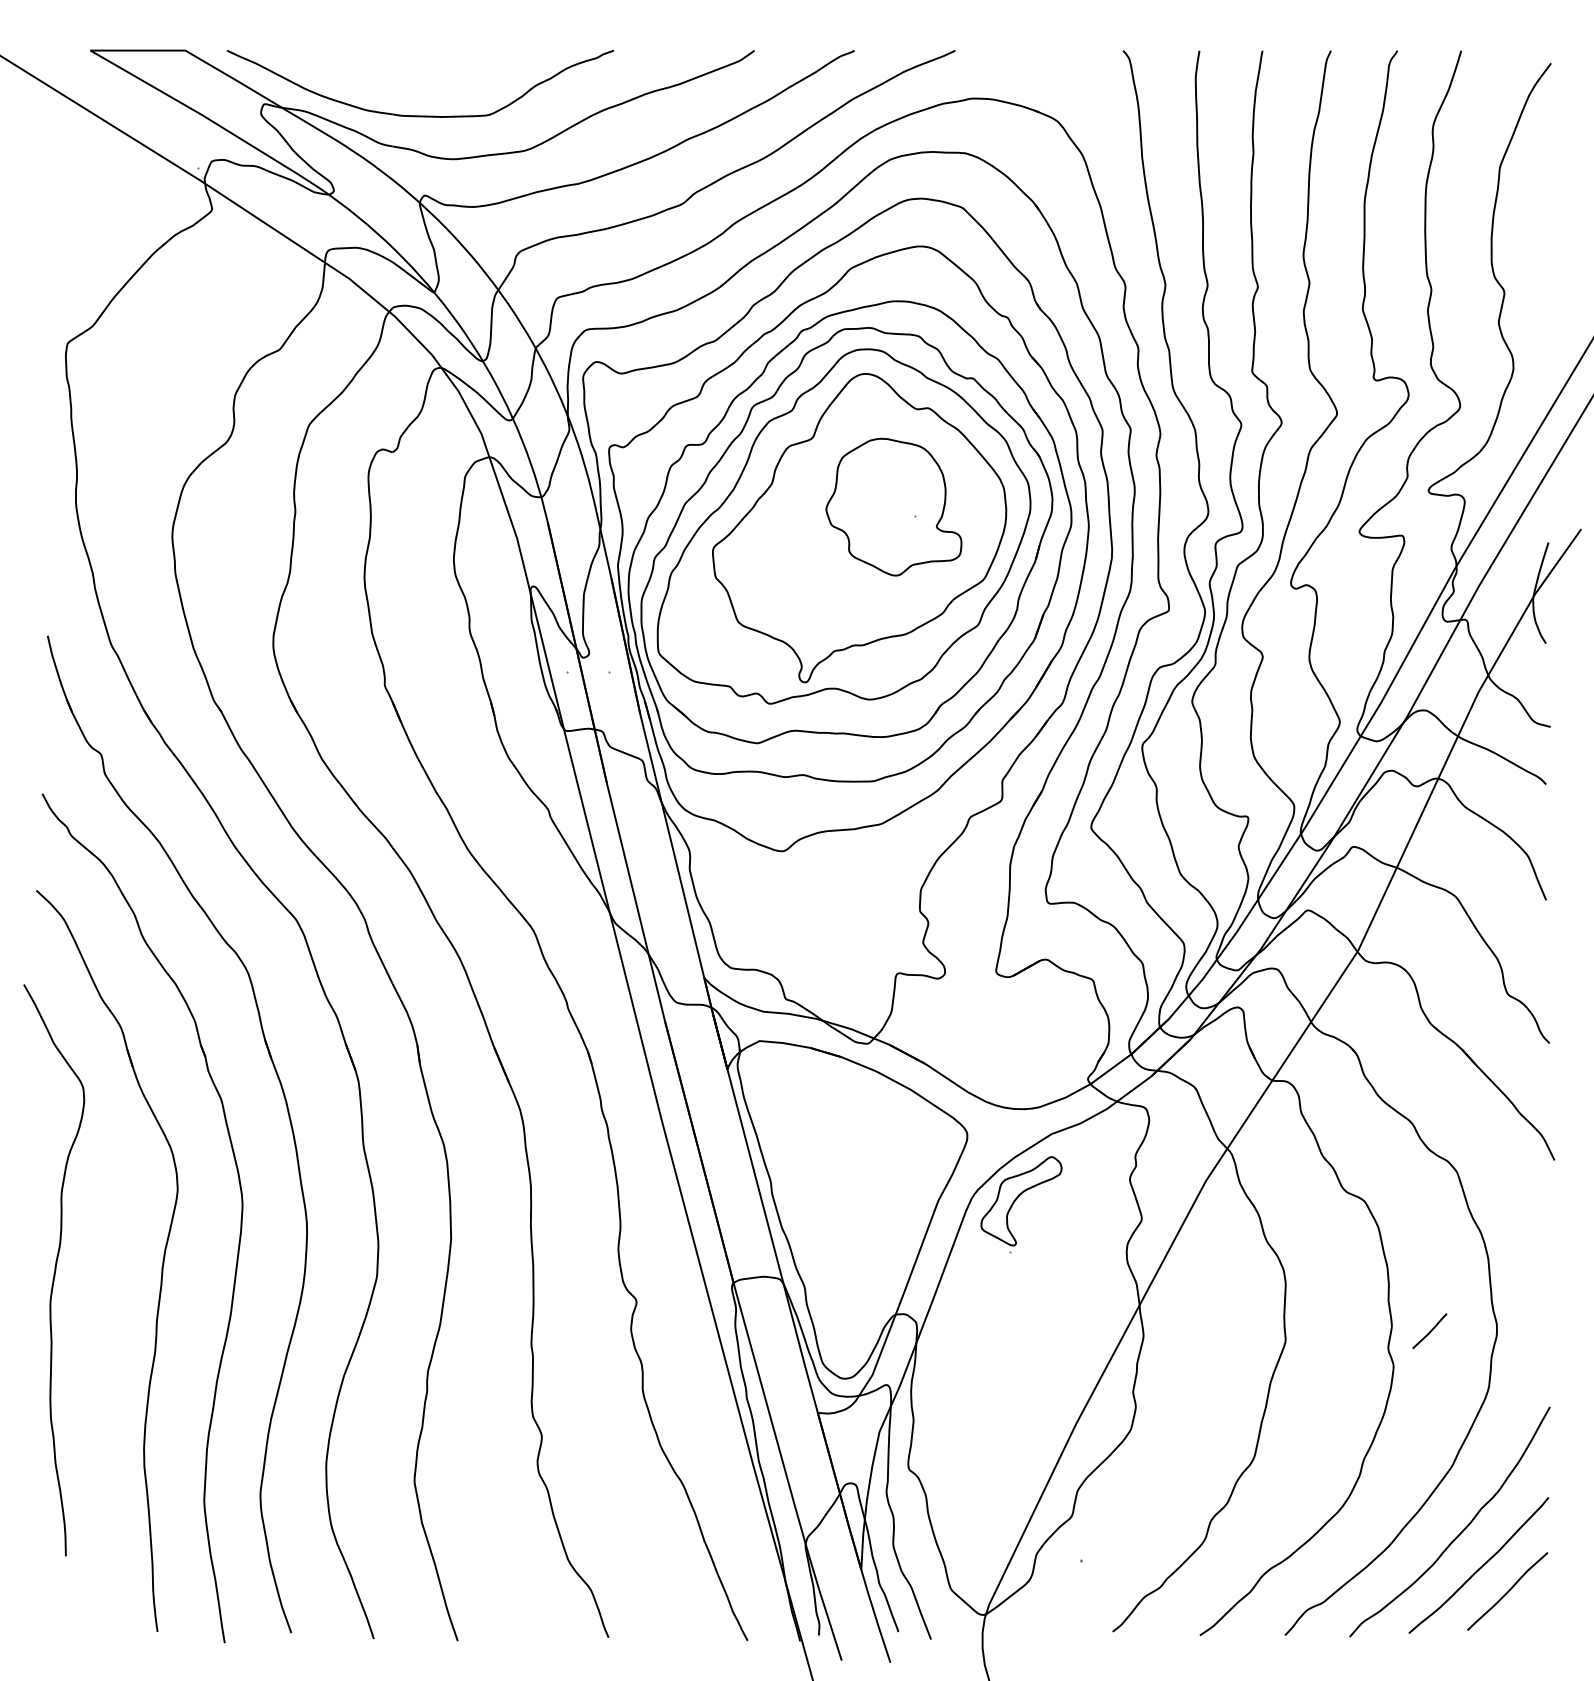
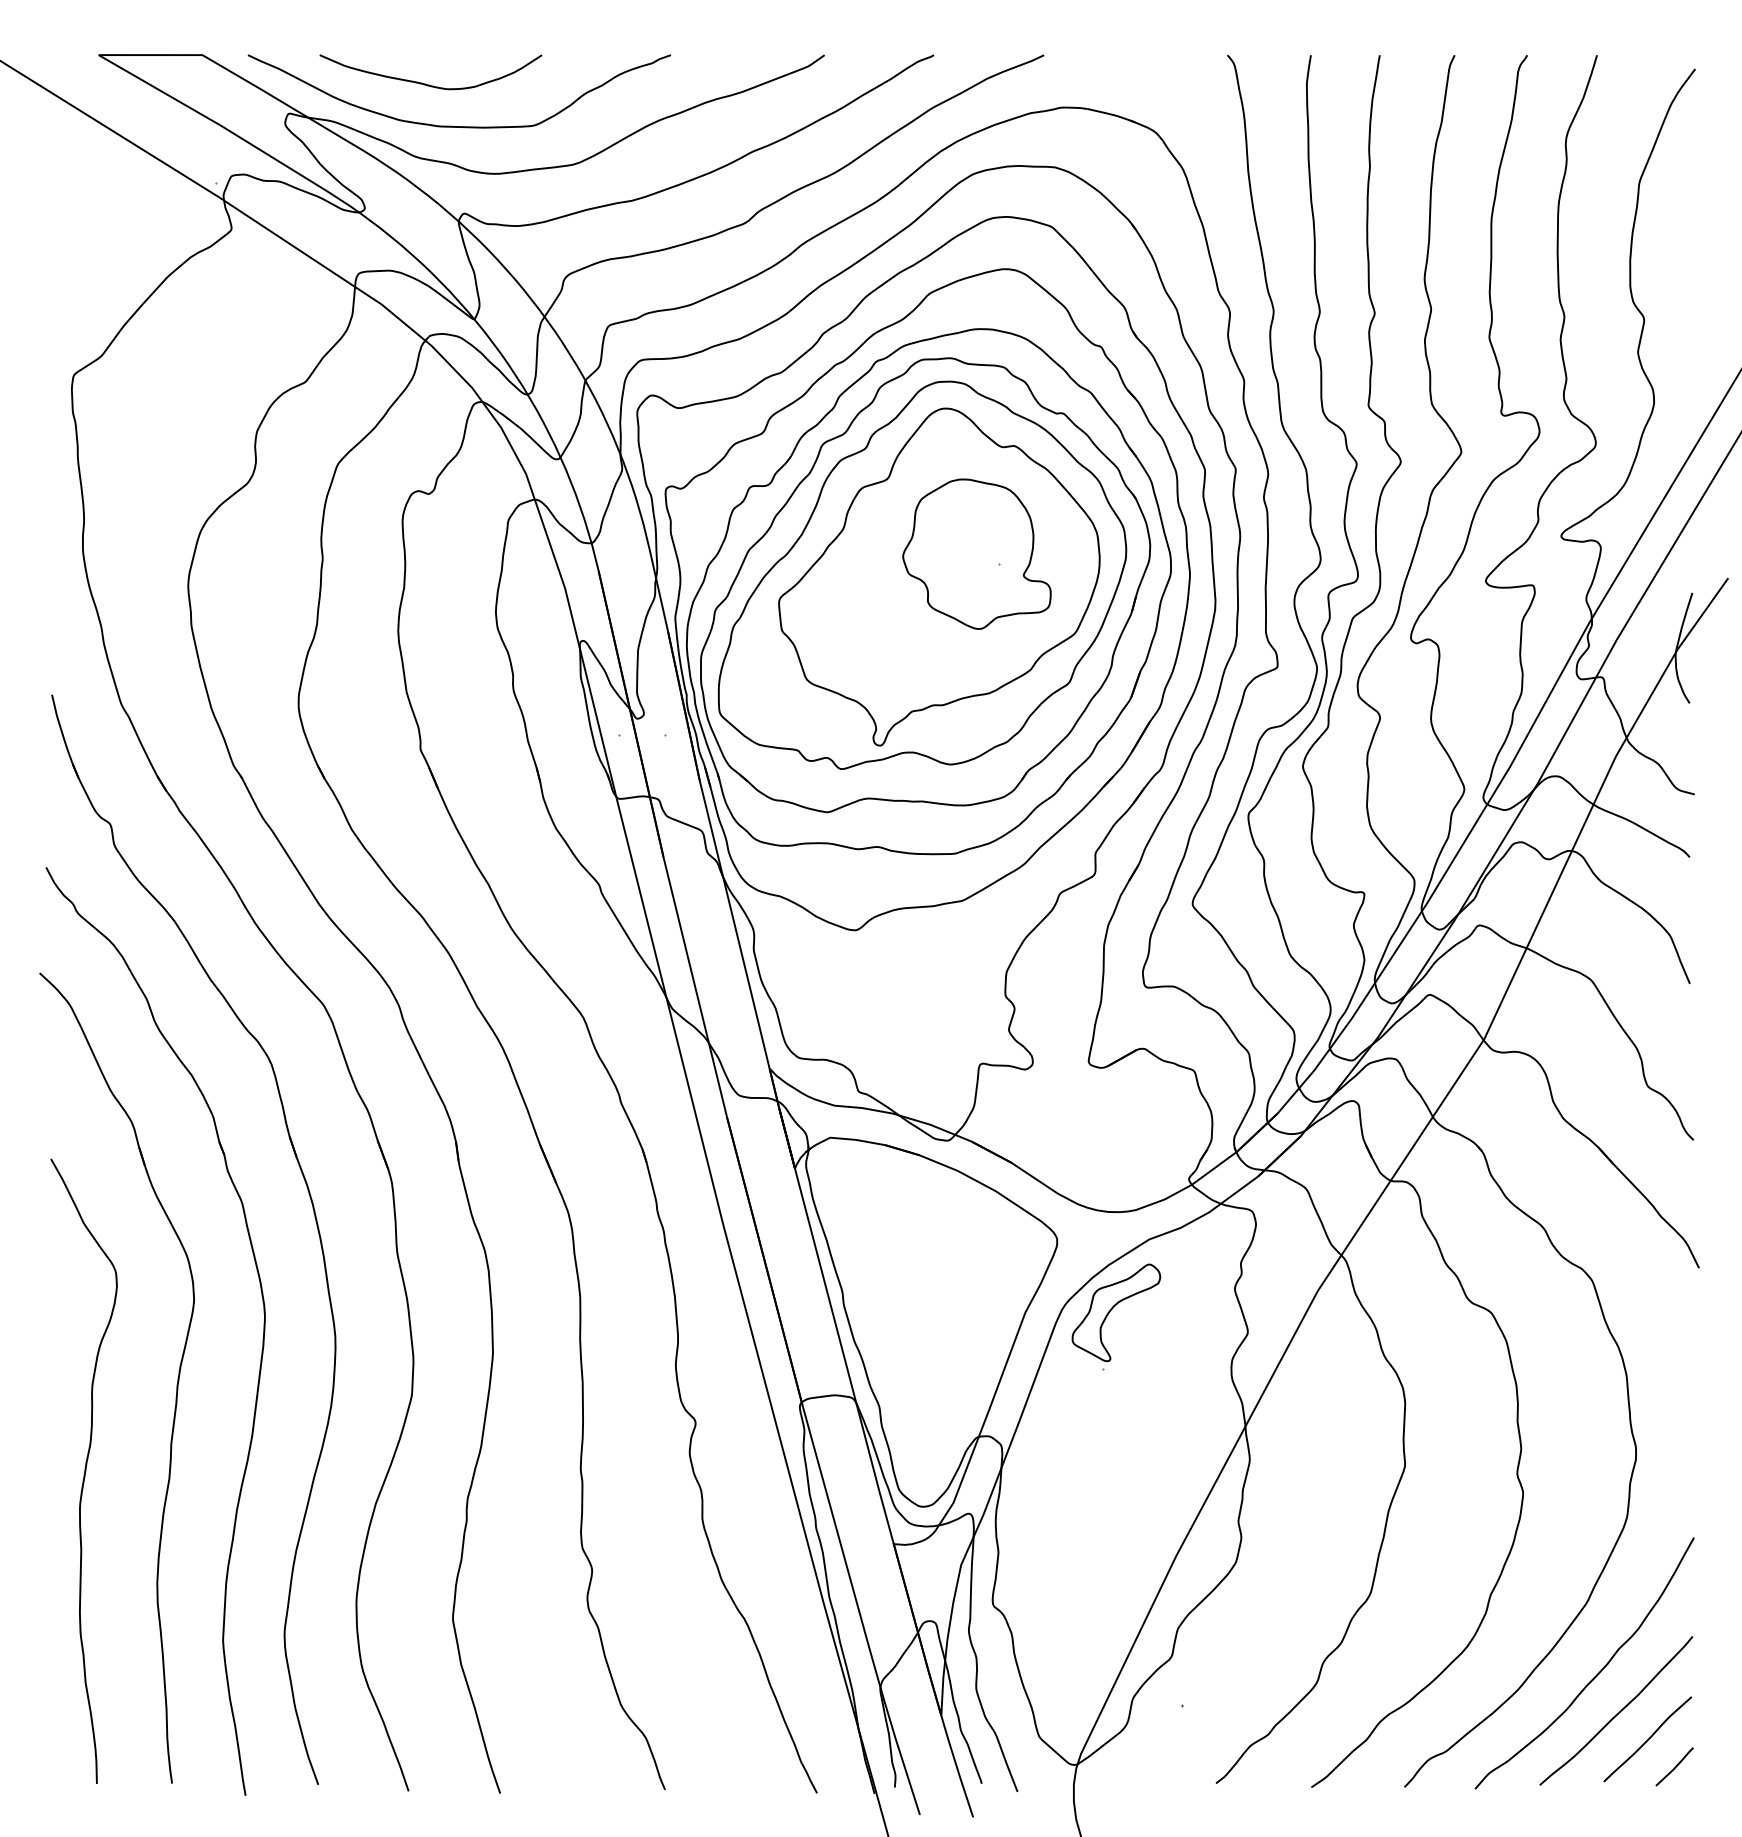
part: (393, 77) -> (429, 84), added
curve: (54, 1269) -> (84, 1470), moved
line: (1430, 1330) -> (1675, 1766), moved

